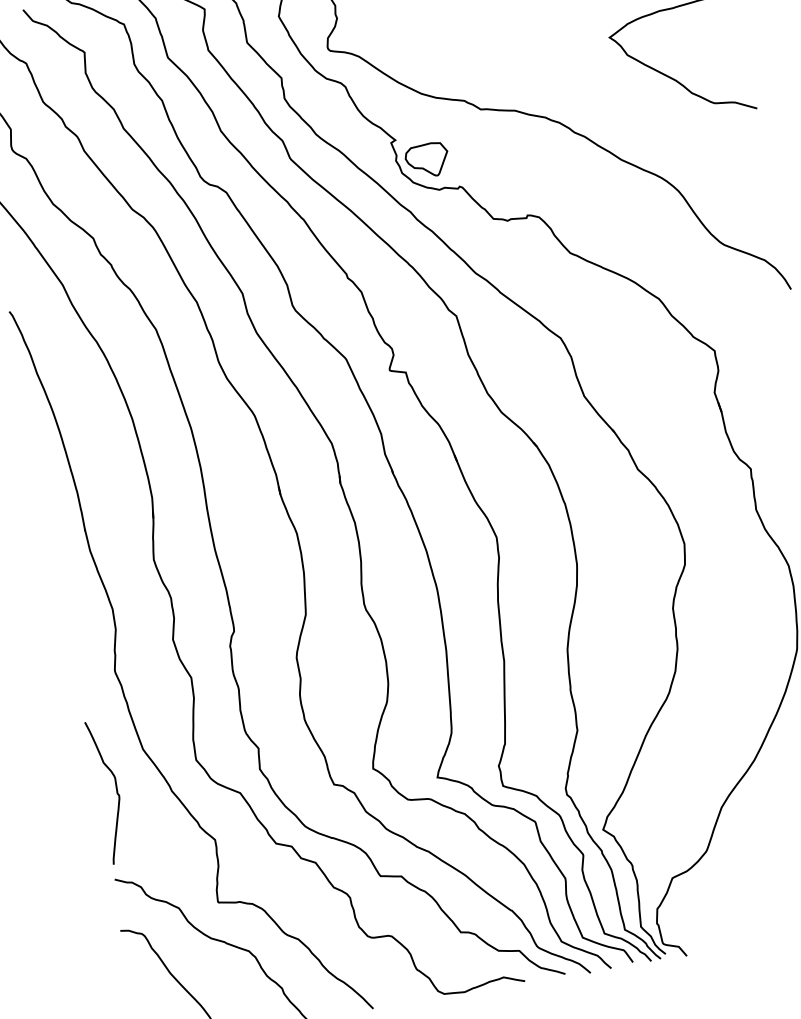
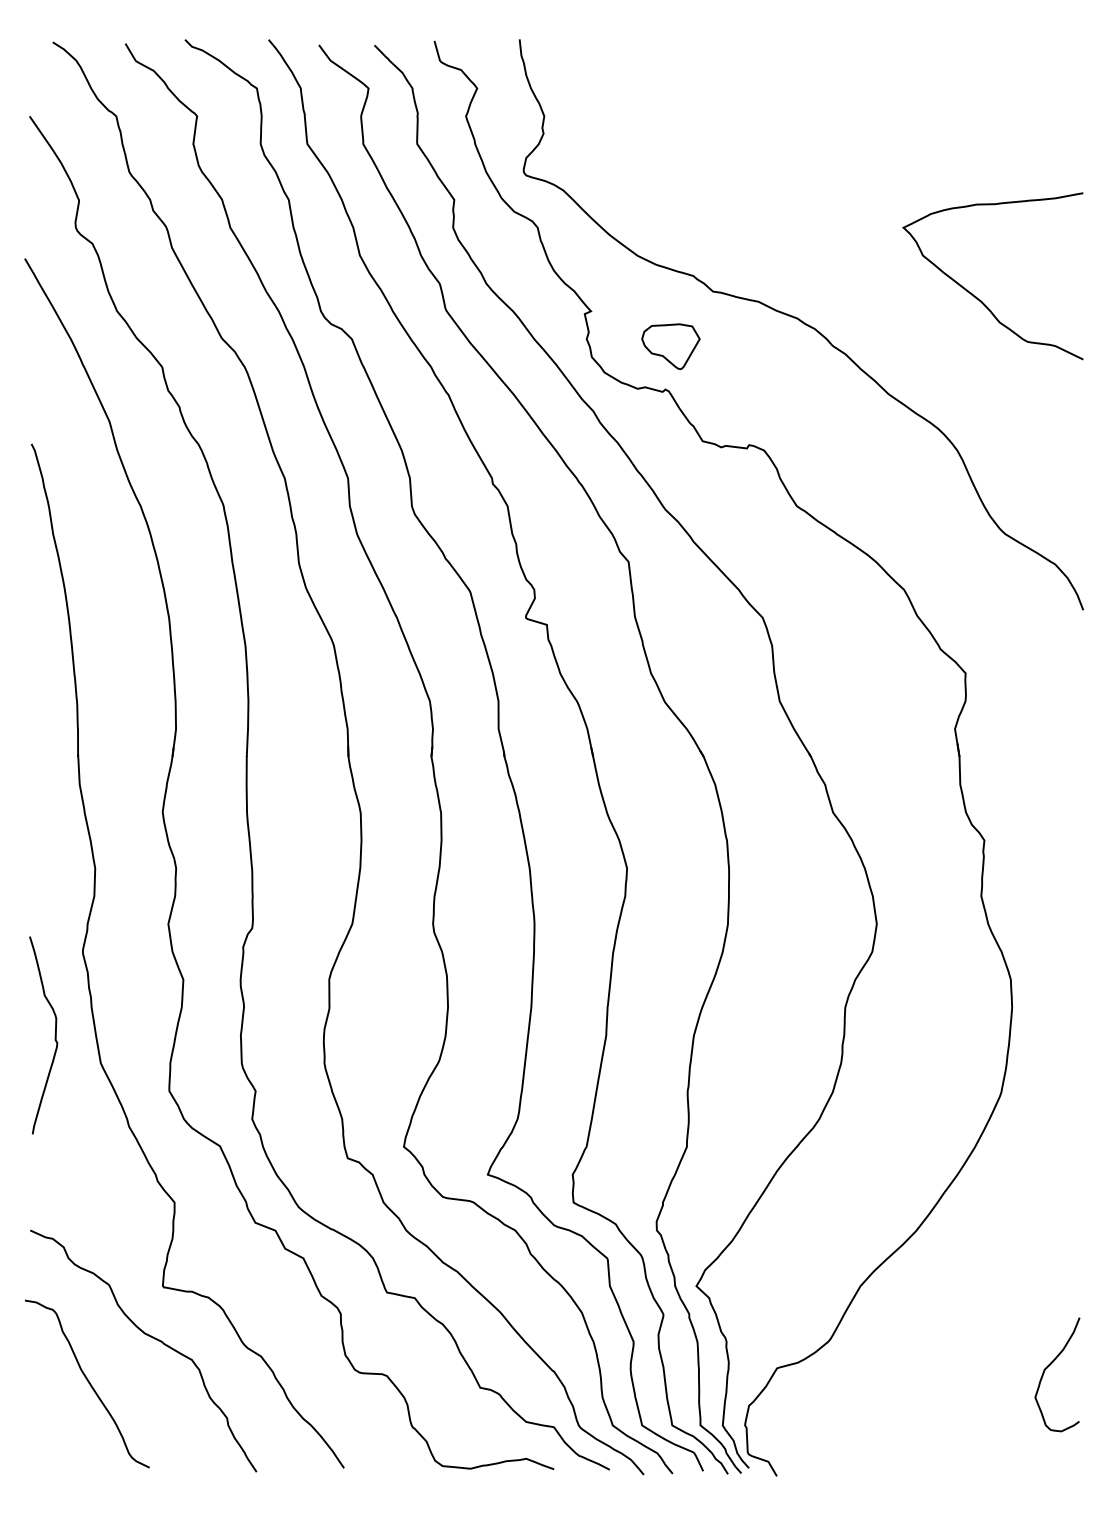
part: (427, 160) -> (670, 346), moved
curve: (116, 790) -> (54, 1035), moved

